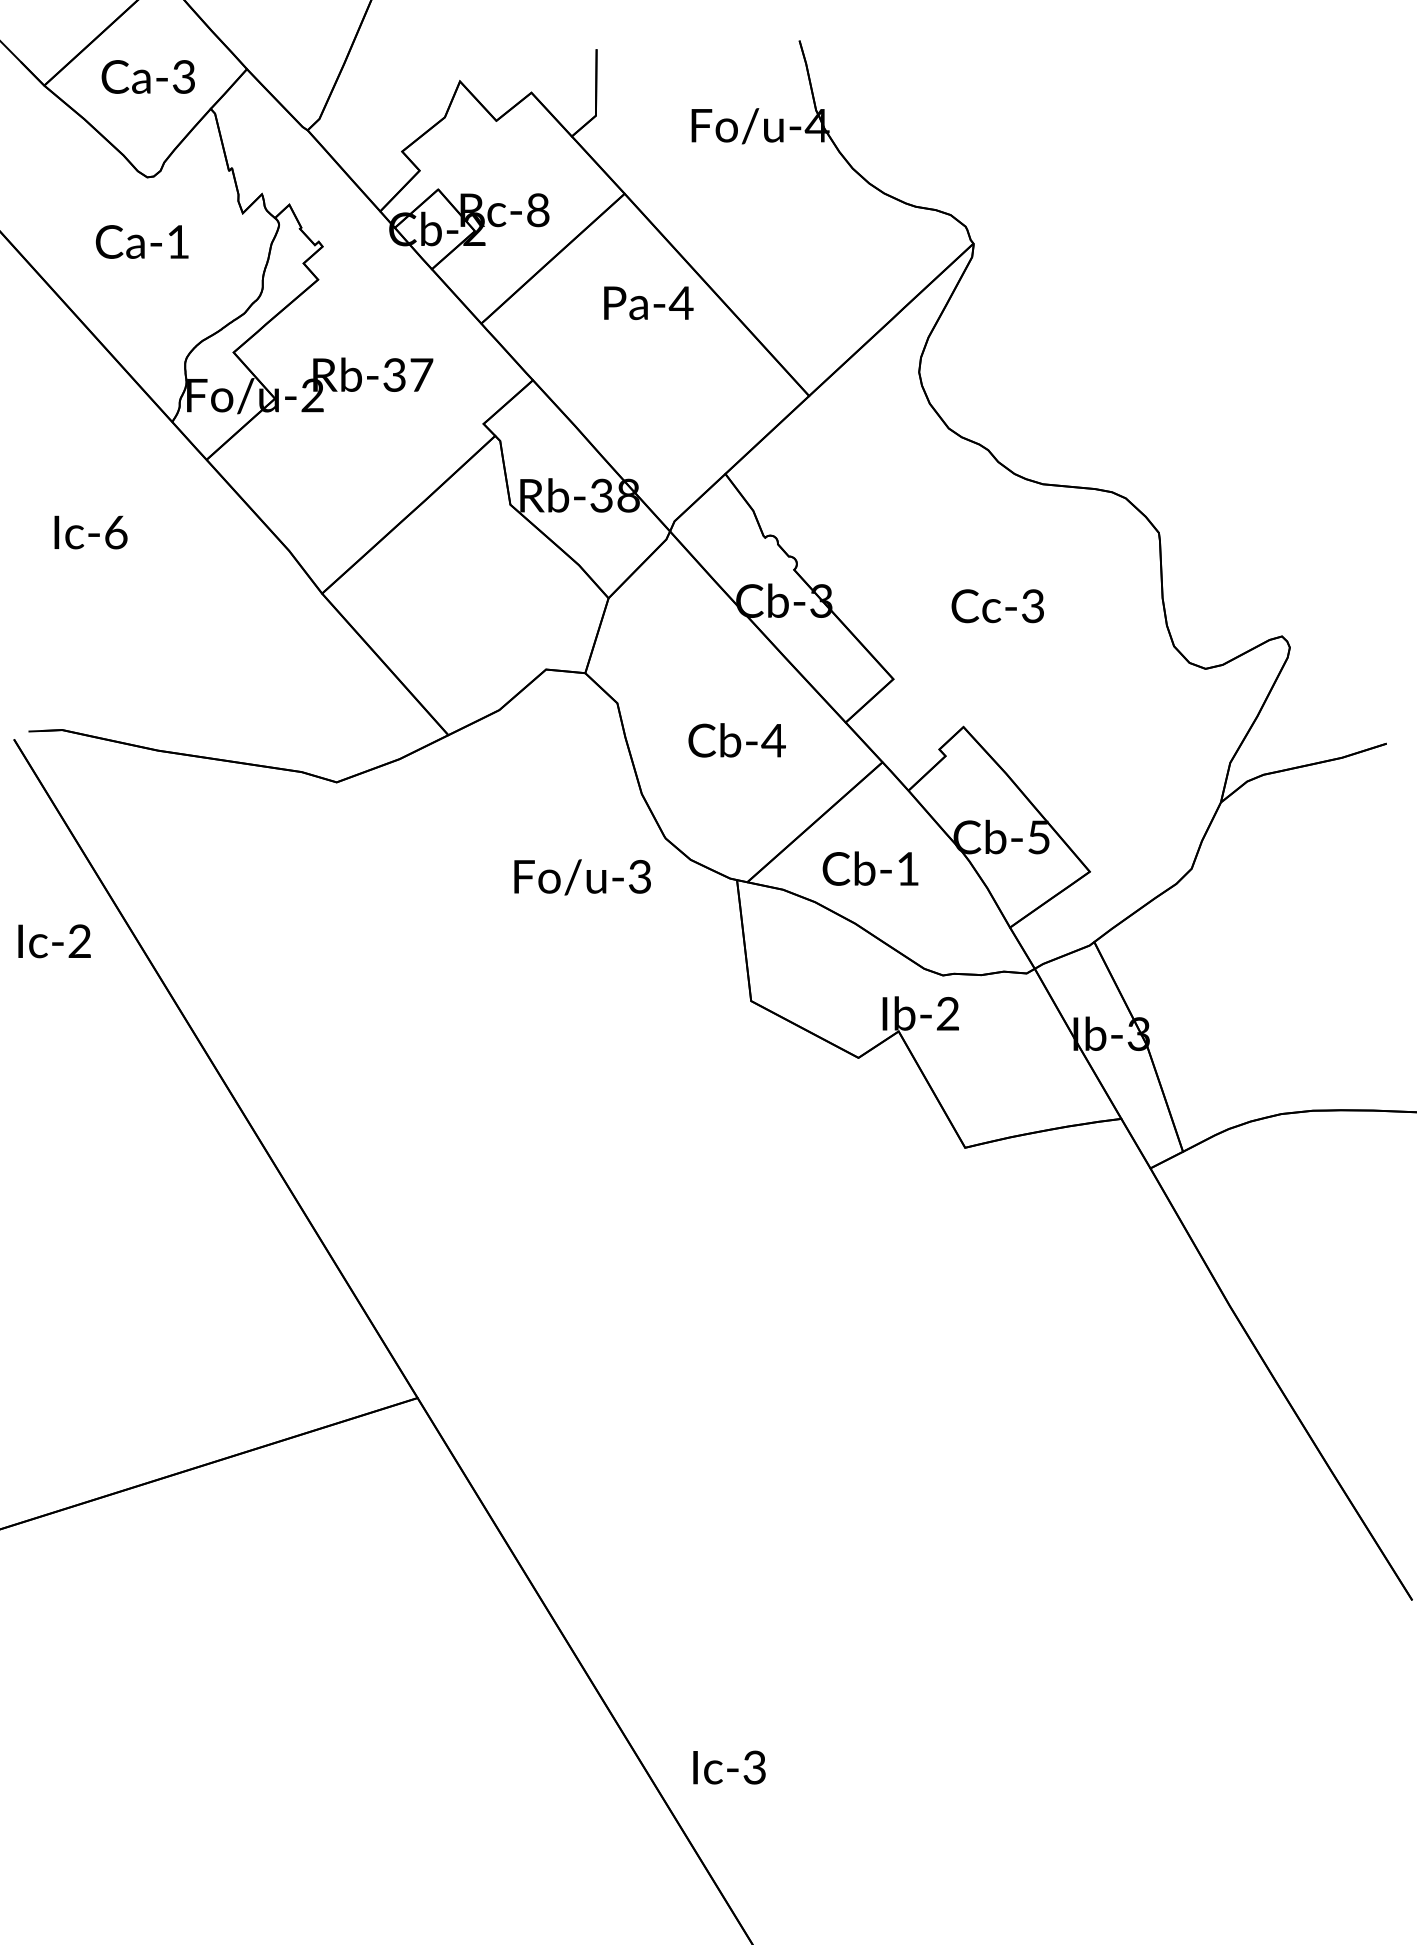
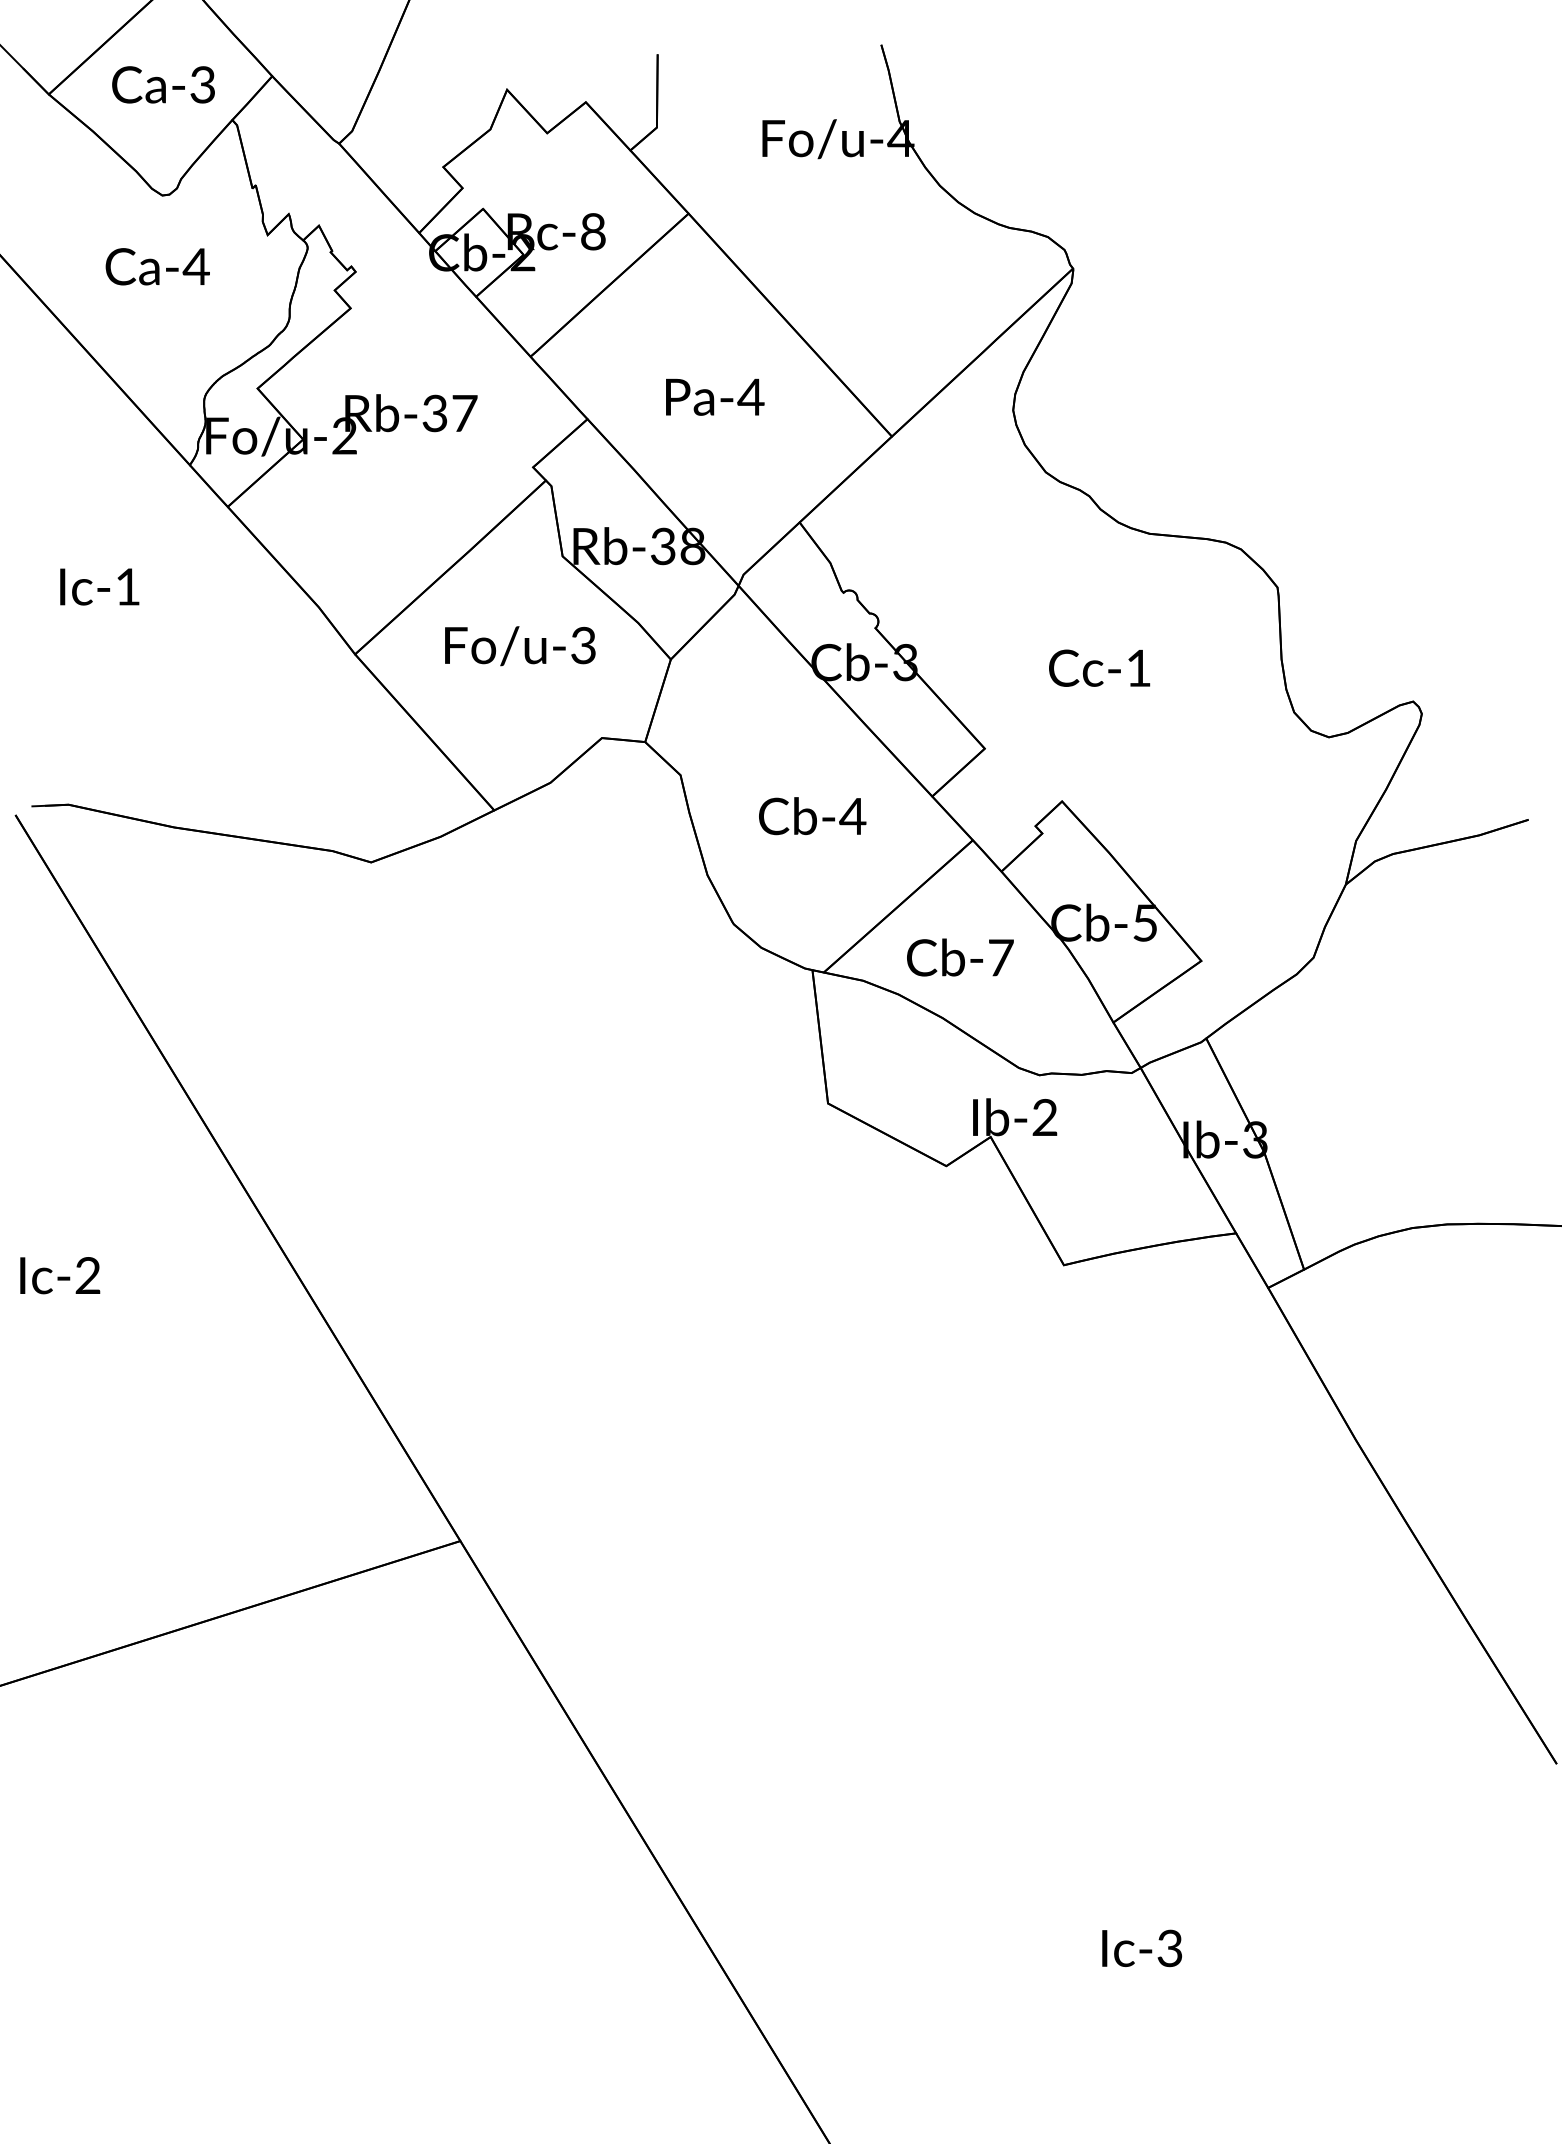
text: (177, 241) -> (195, 266), Ca-1 -> Ca-4
text: (649, 302) -> (715, 396), moved
text: (116, 532) -> (128, 586), Ic-6 -> Ic-1
text: (1032, 605) -> (1138, 667), Cc-3 -> Cc-1
text: (908, 868) -> (1001, 957), Cb-1 -> Cb-7
text: (582, 877) -> (520, 646), moved
text: (54, 941) -> (60, 1275), moved
text: (729, 1767) -> (1142, 1948), moved

